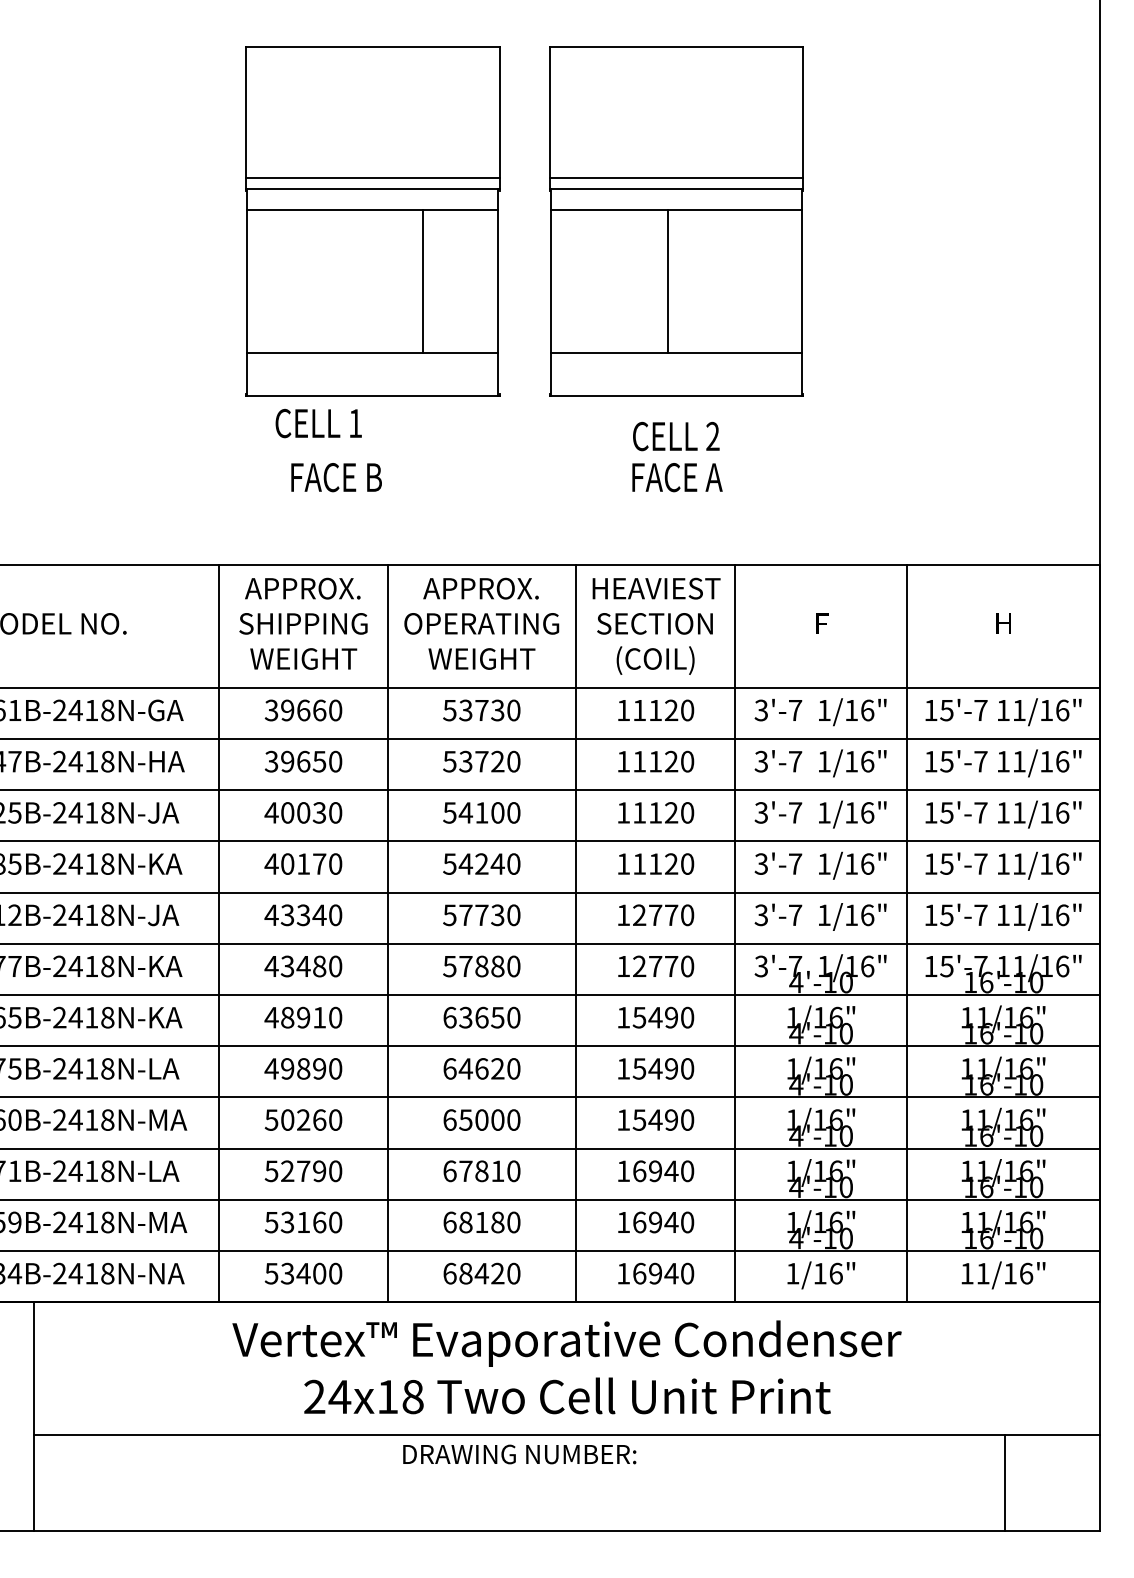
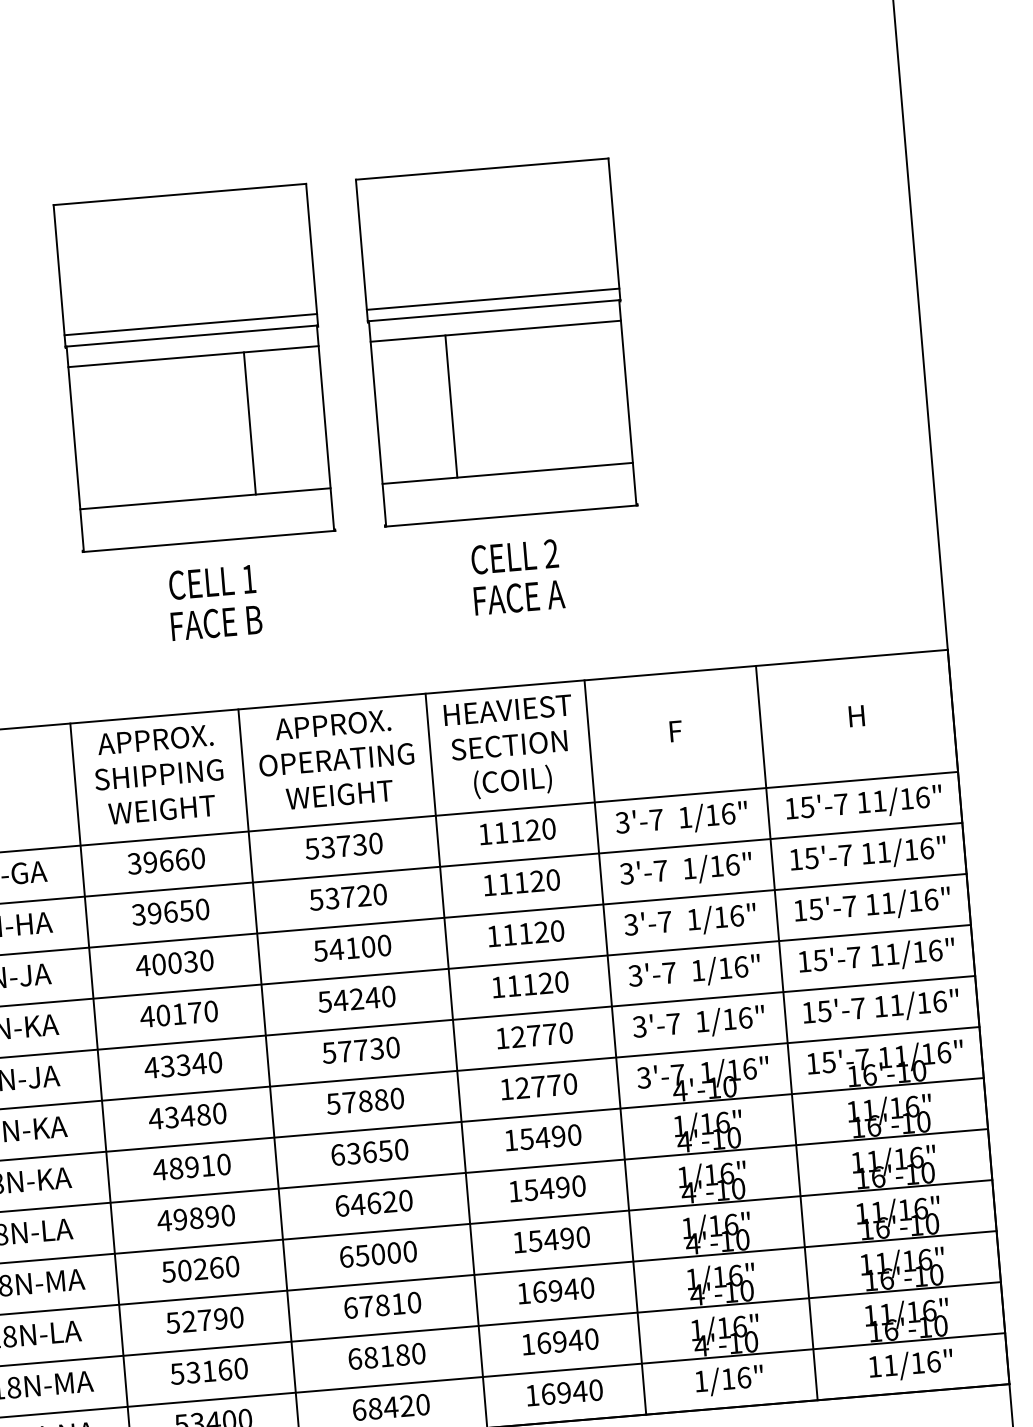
line: (667, 281) -> (451, 406), moved
text: (318, 423) -> (212, 582), moved
text: (336, 477) -> (216, 623), moved

